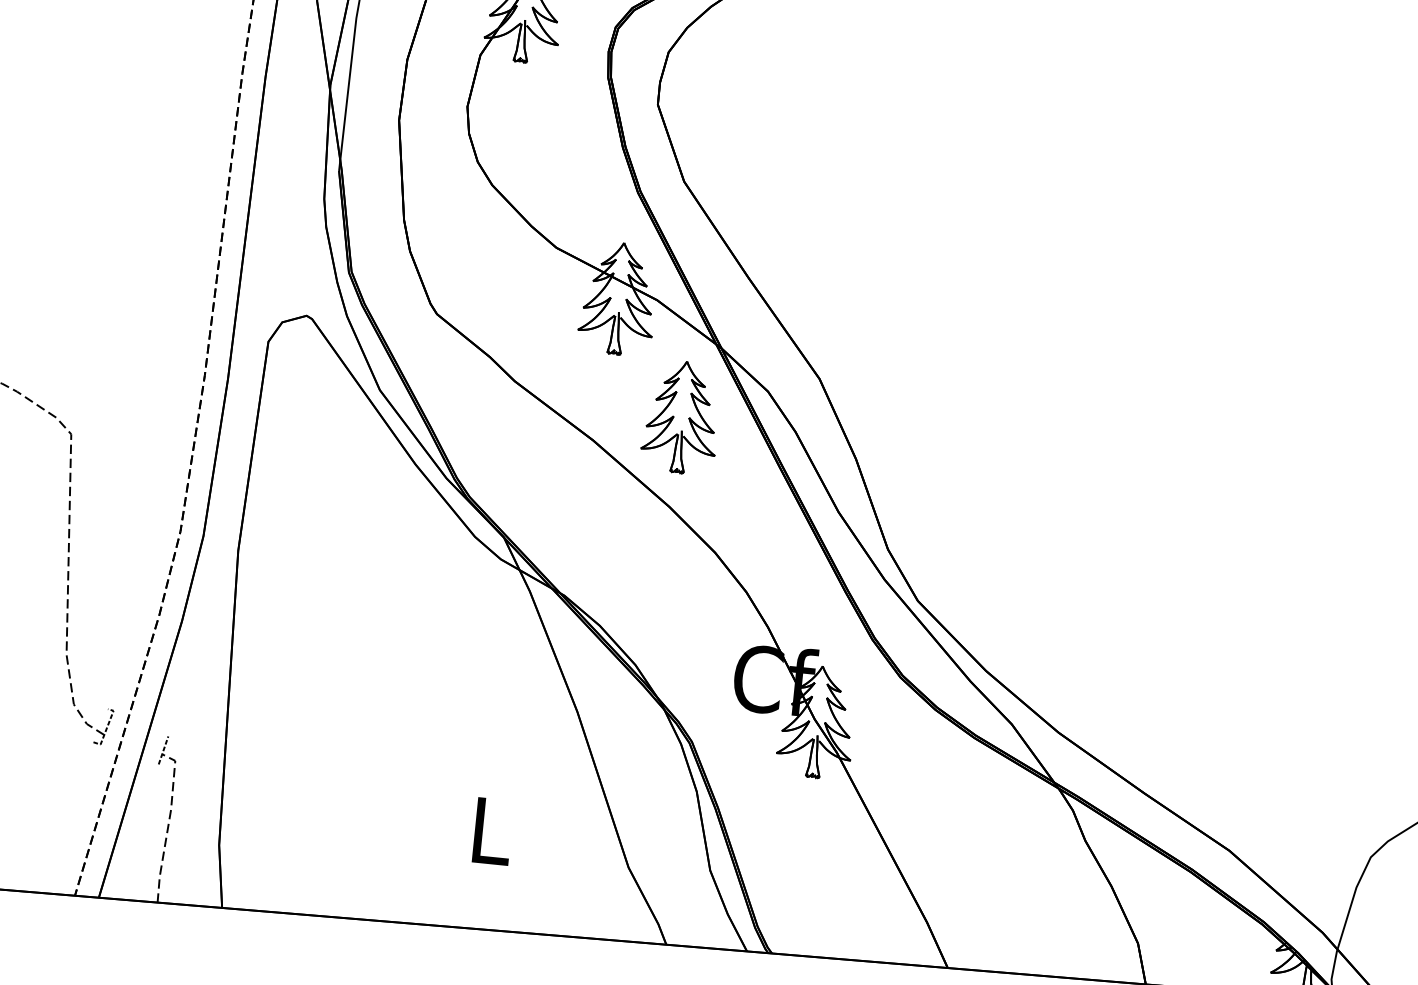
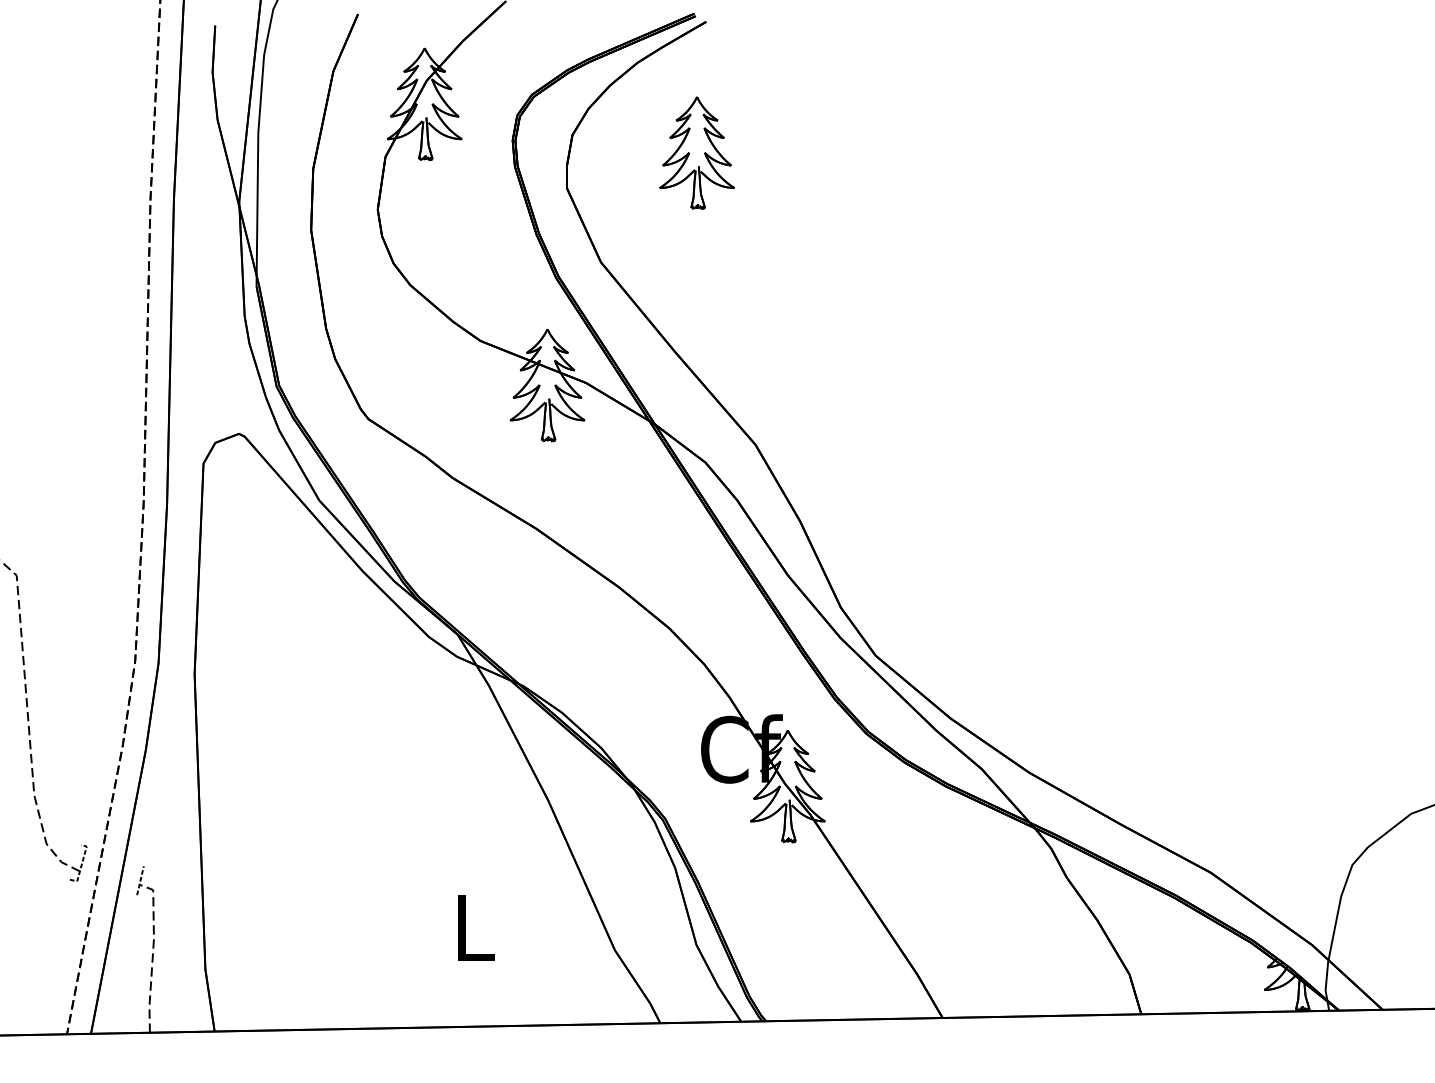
part: (680, 416) -> (696, 152), moved

